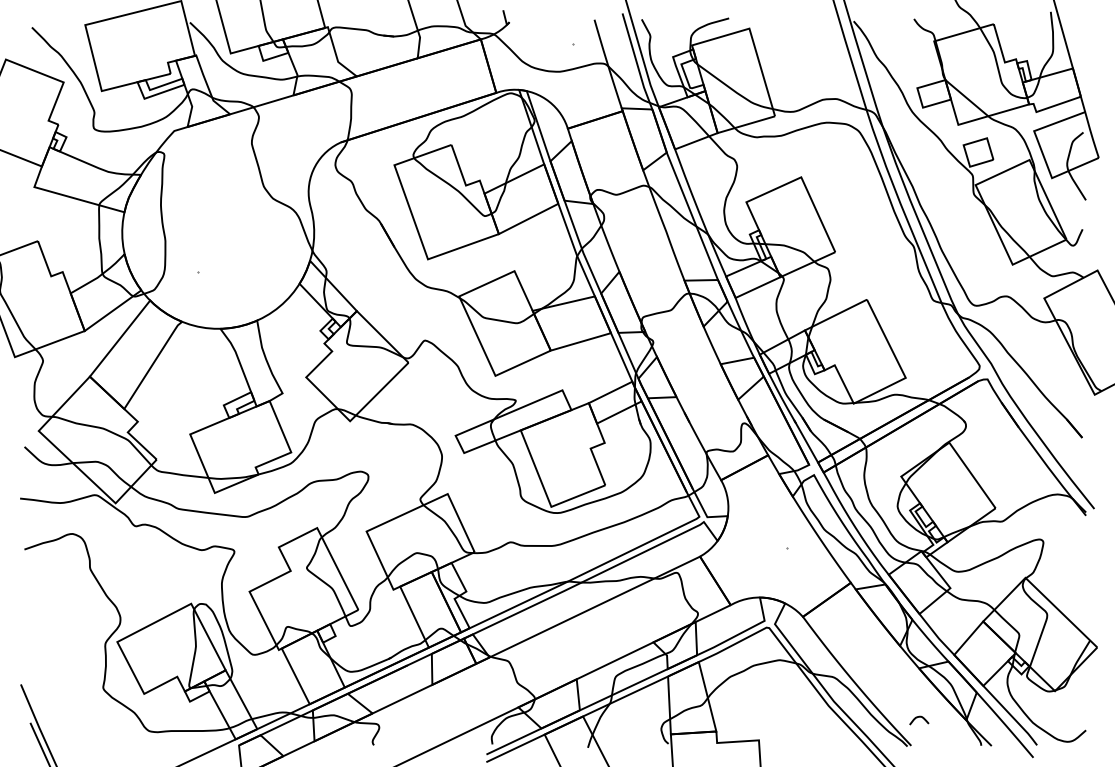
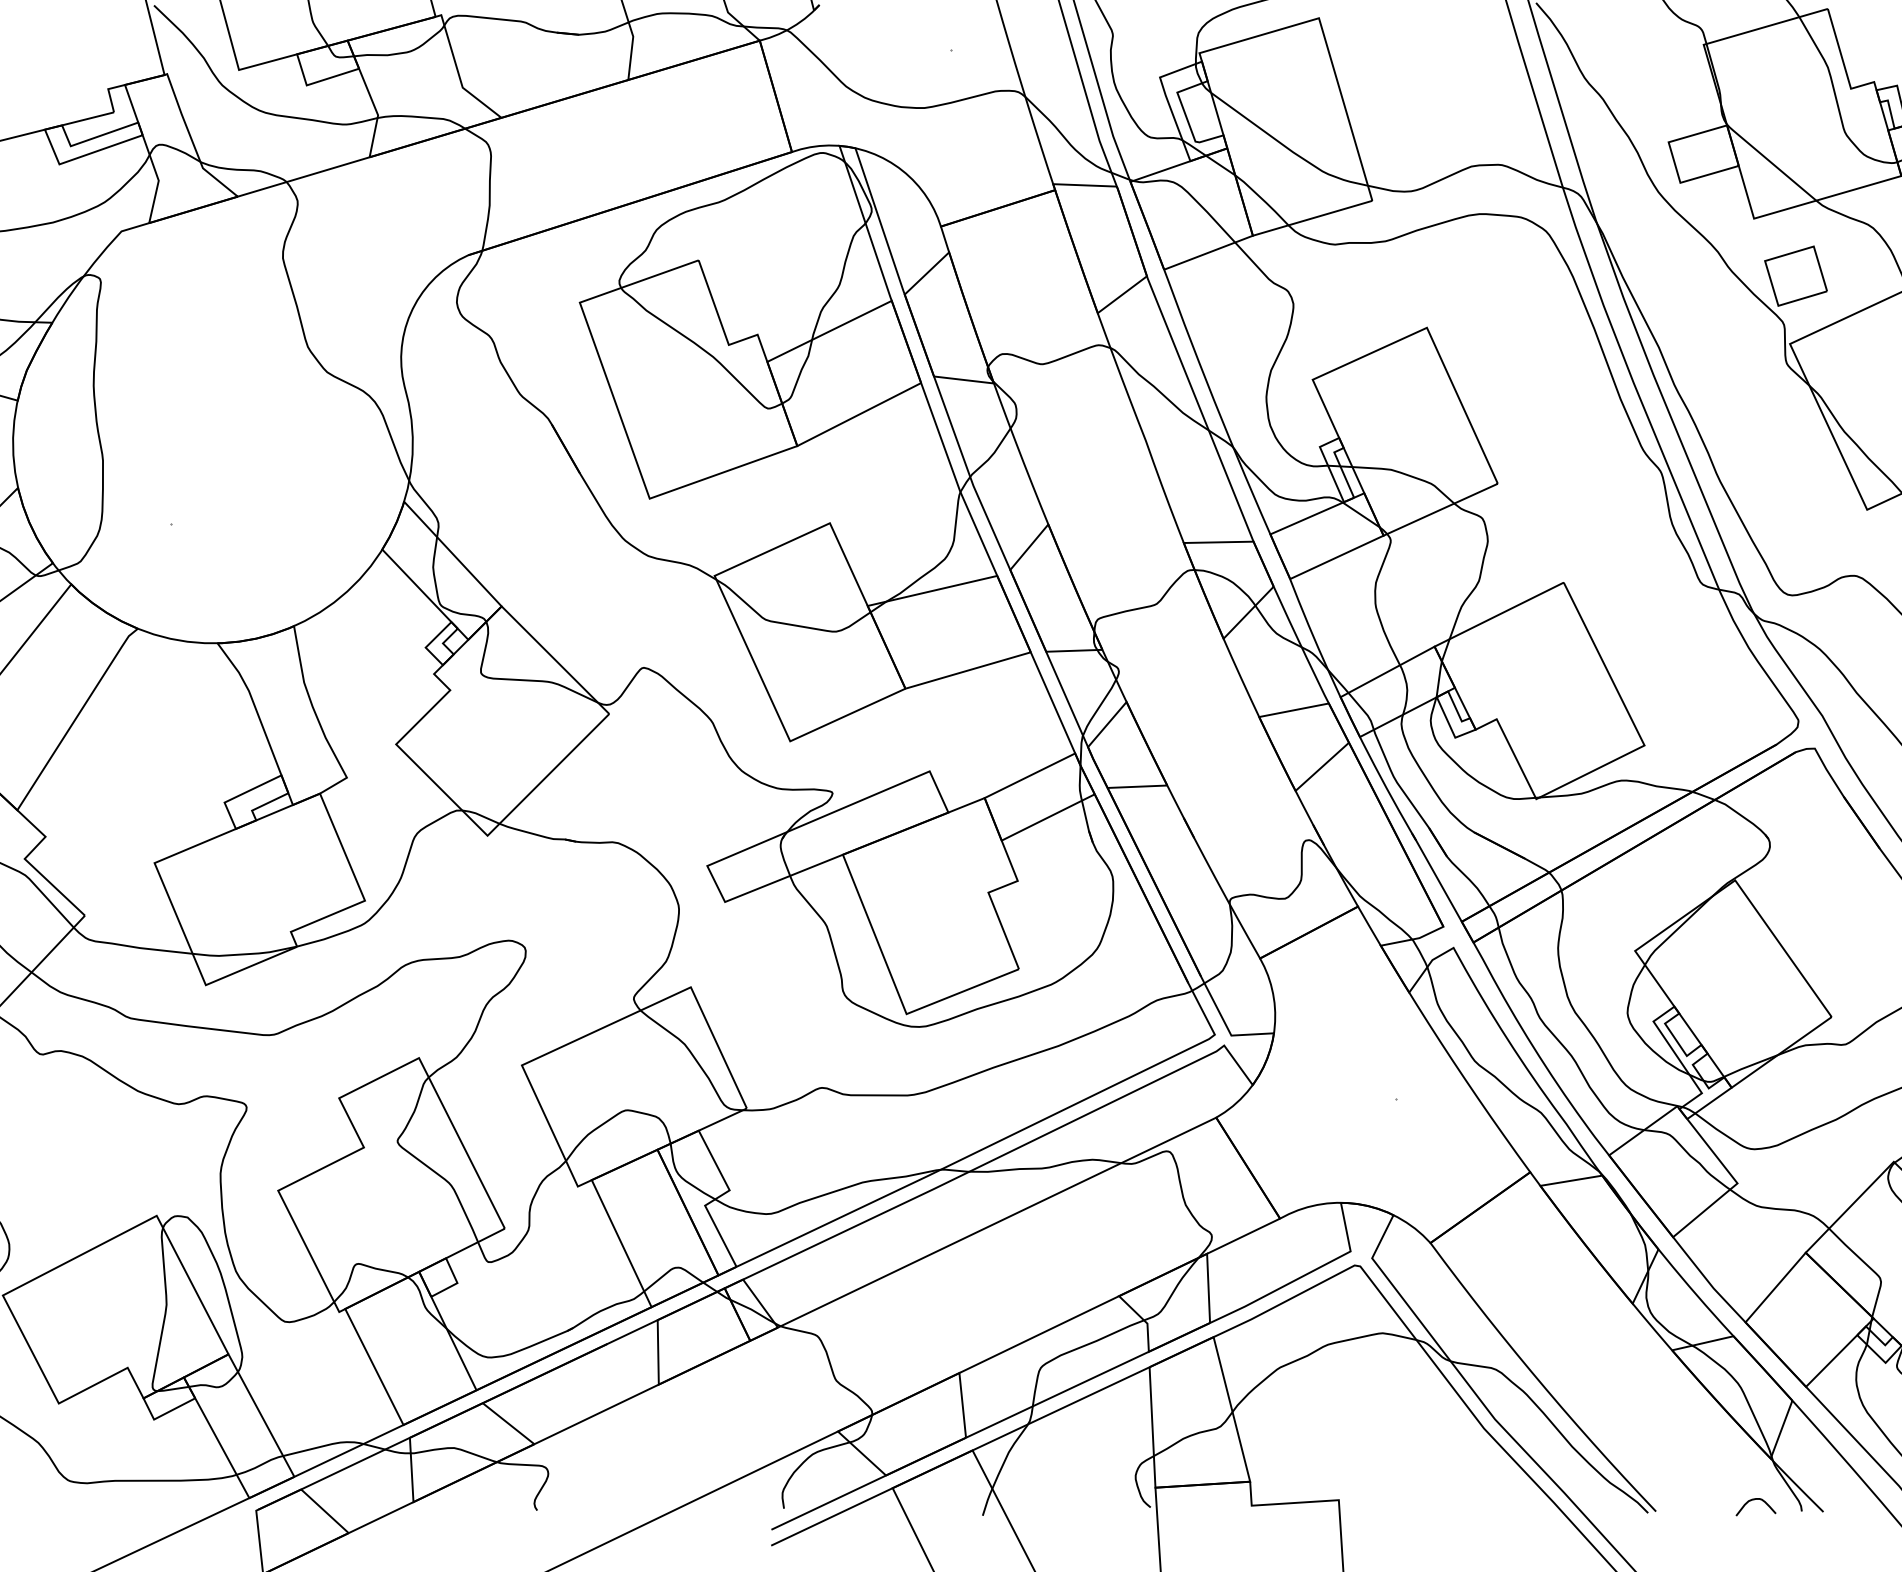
curve: (917, 718) -> (1752, 1502), moved

